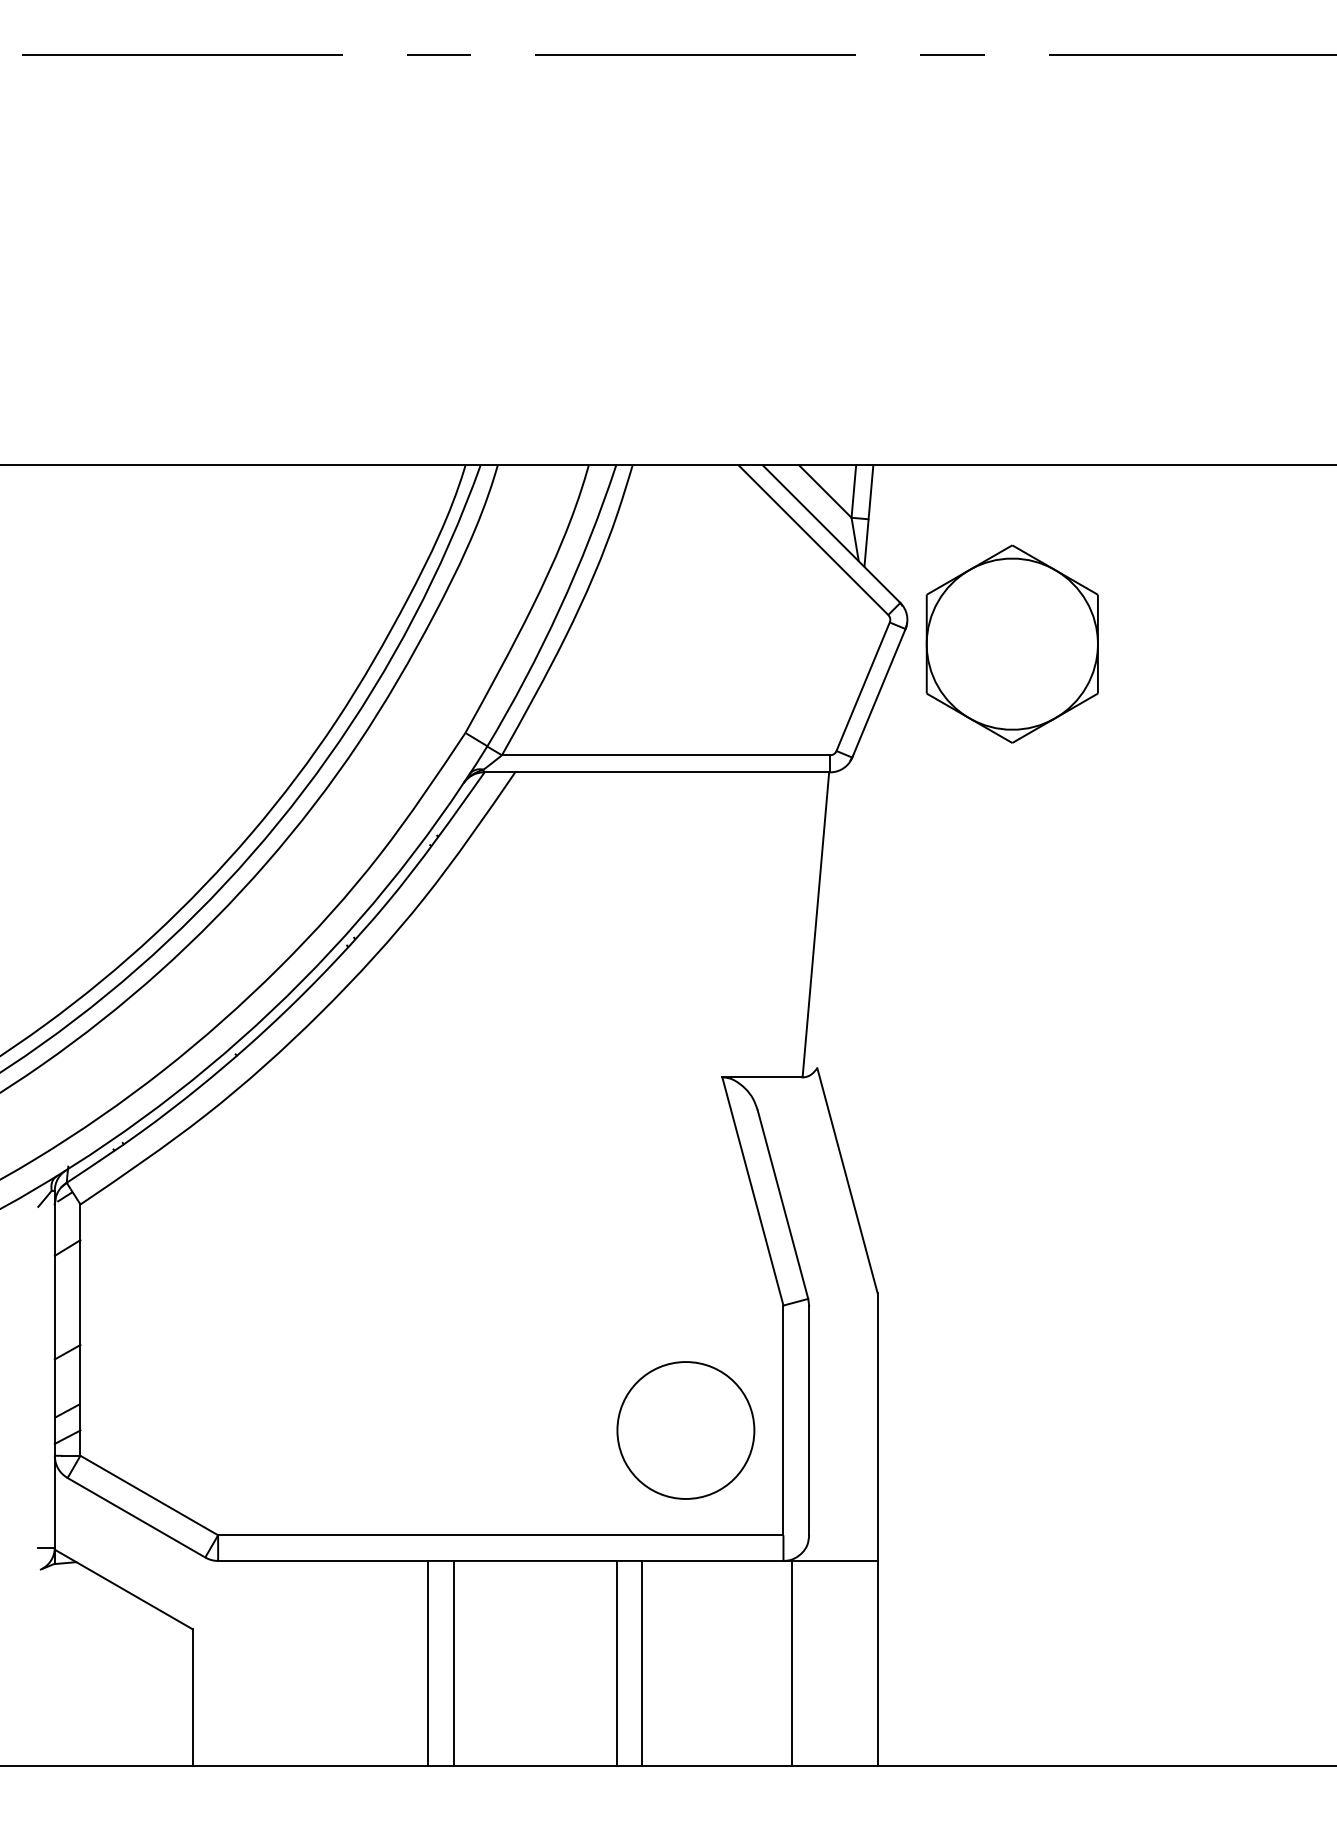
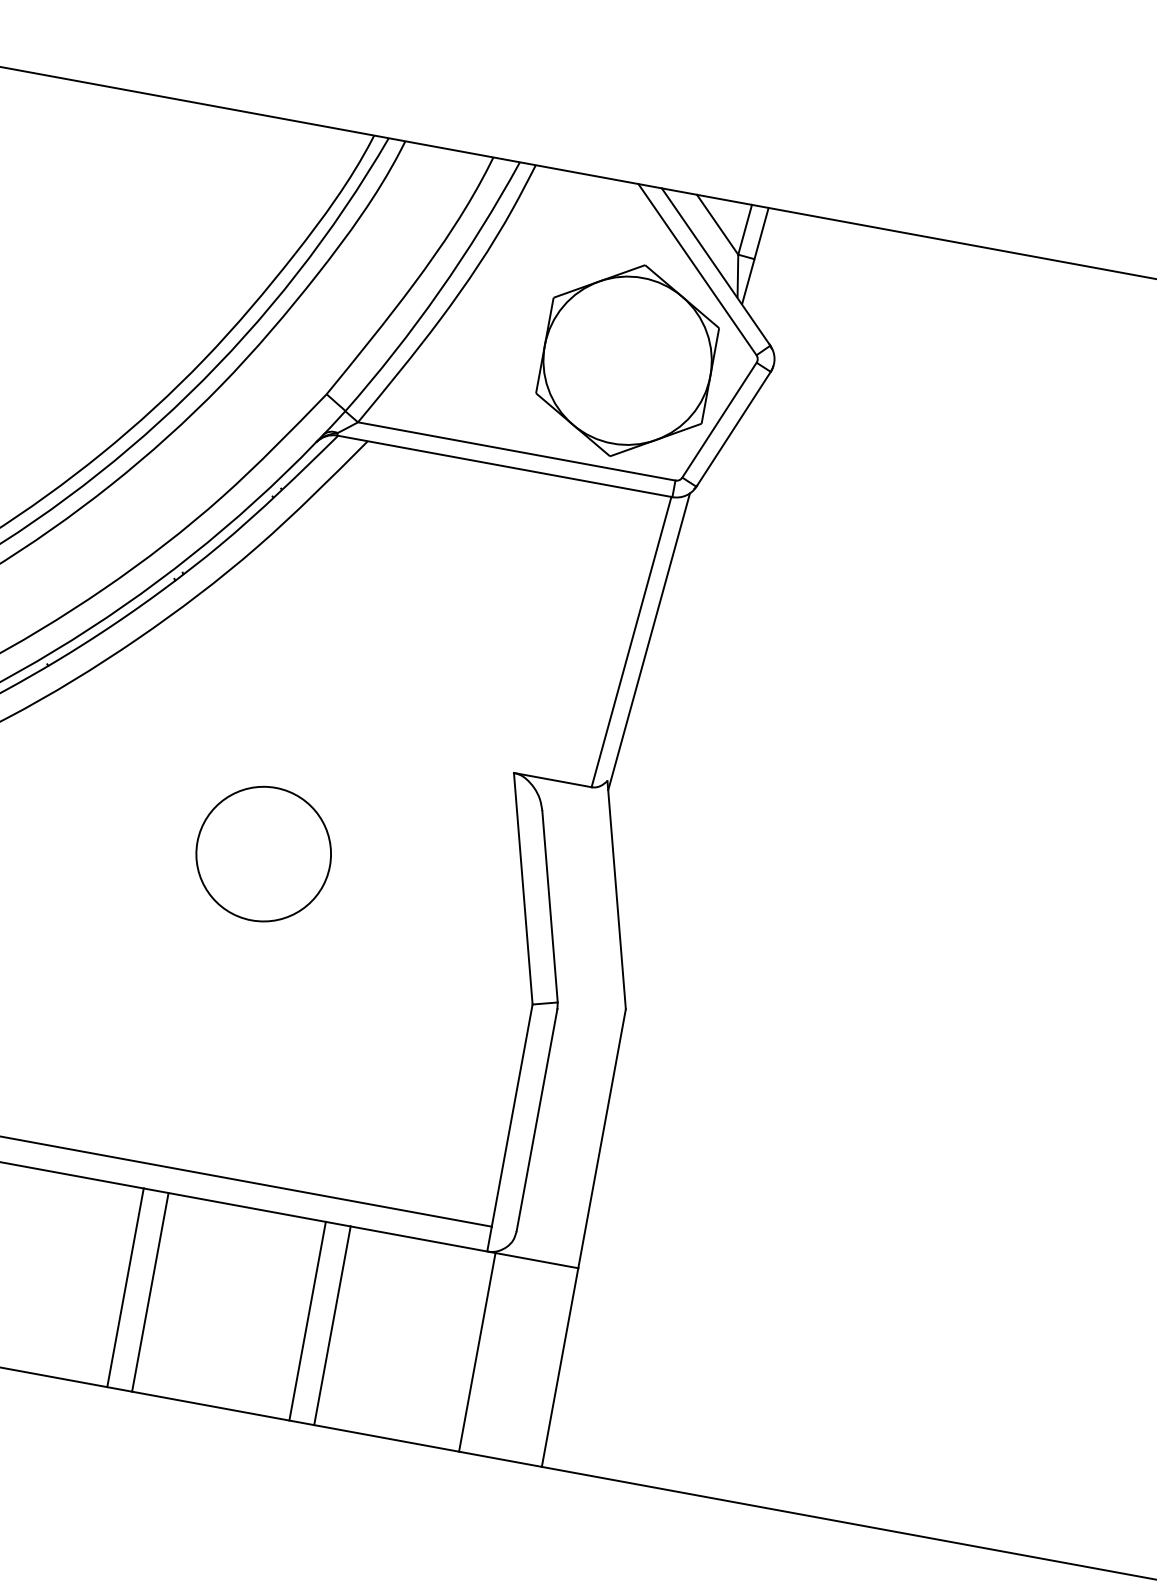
part: (1011, 643) -> (626, 359), moved
line: (833, 921) -> (649, 641), added
circle: (685, 1430) -> (263, 854), moved

